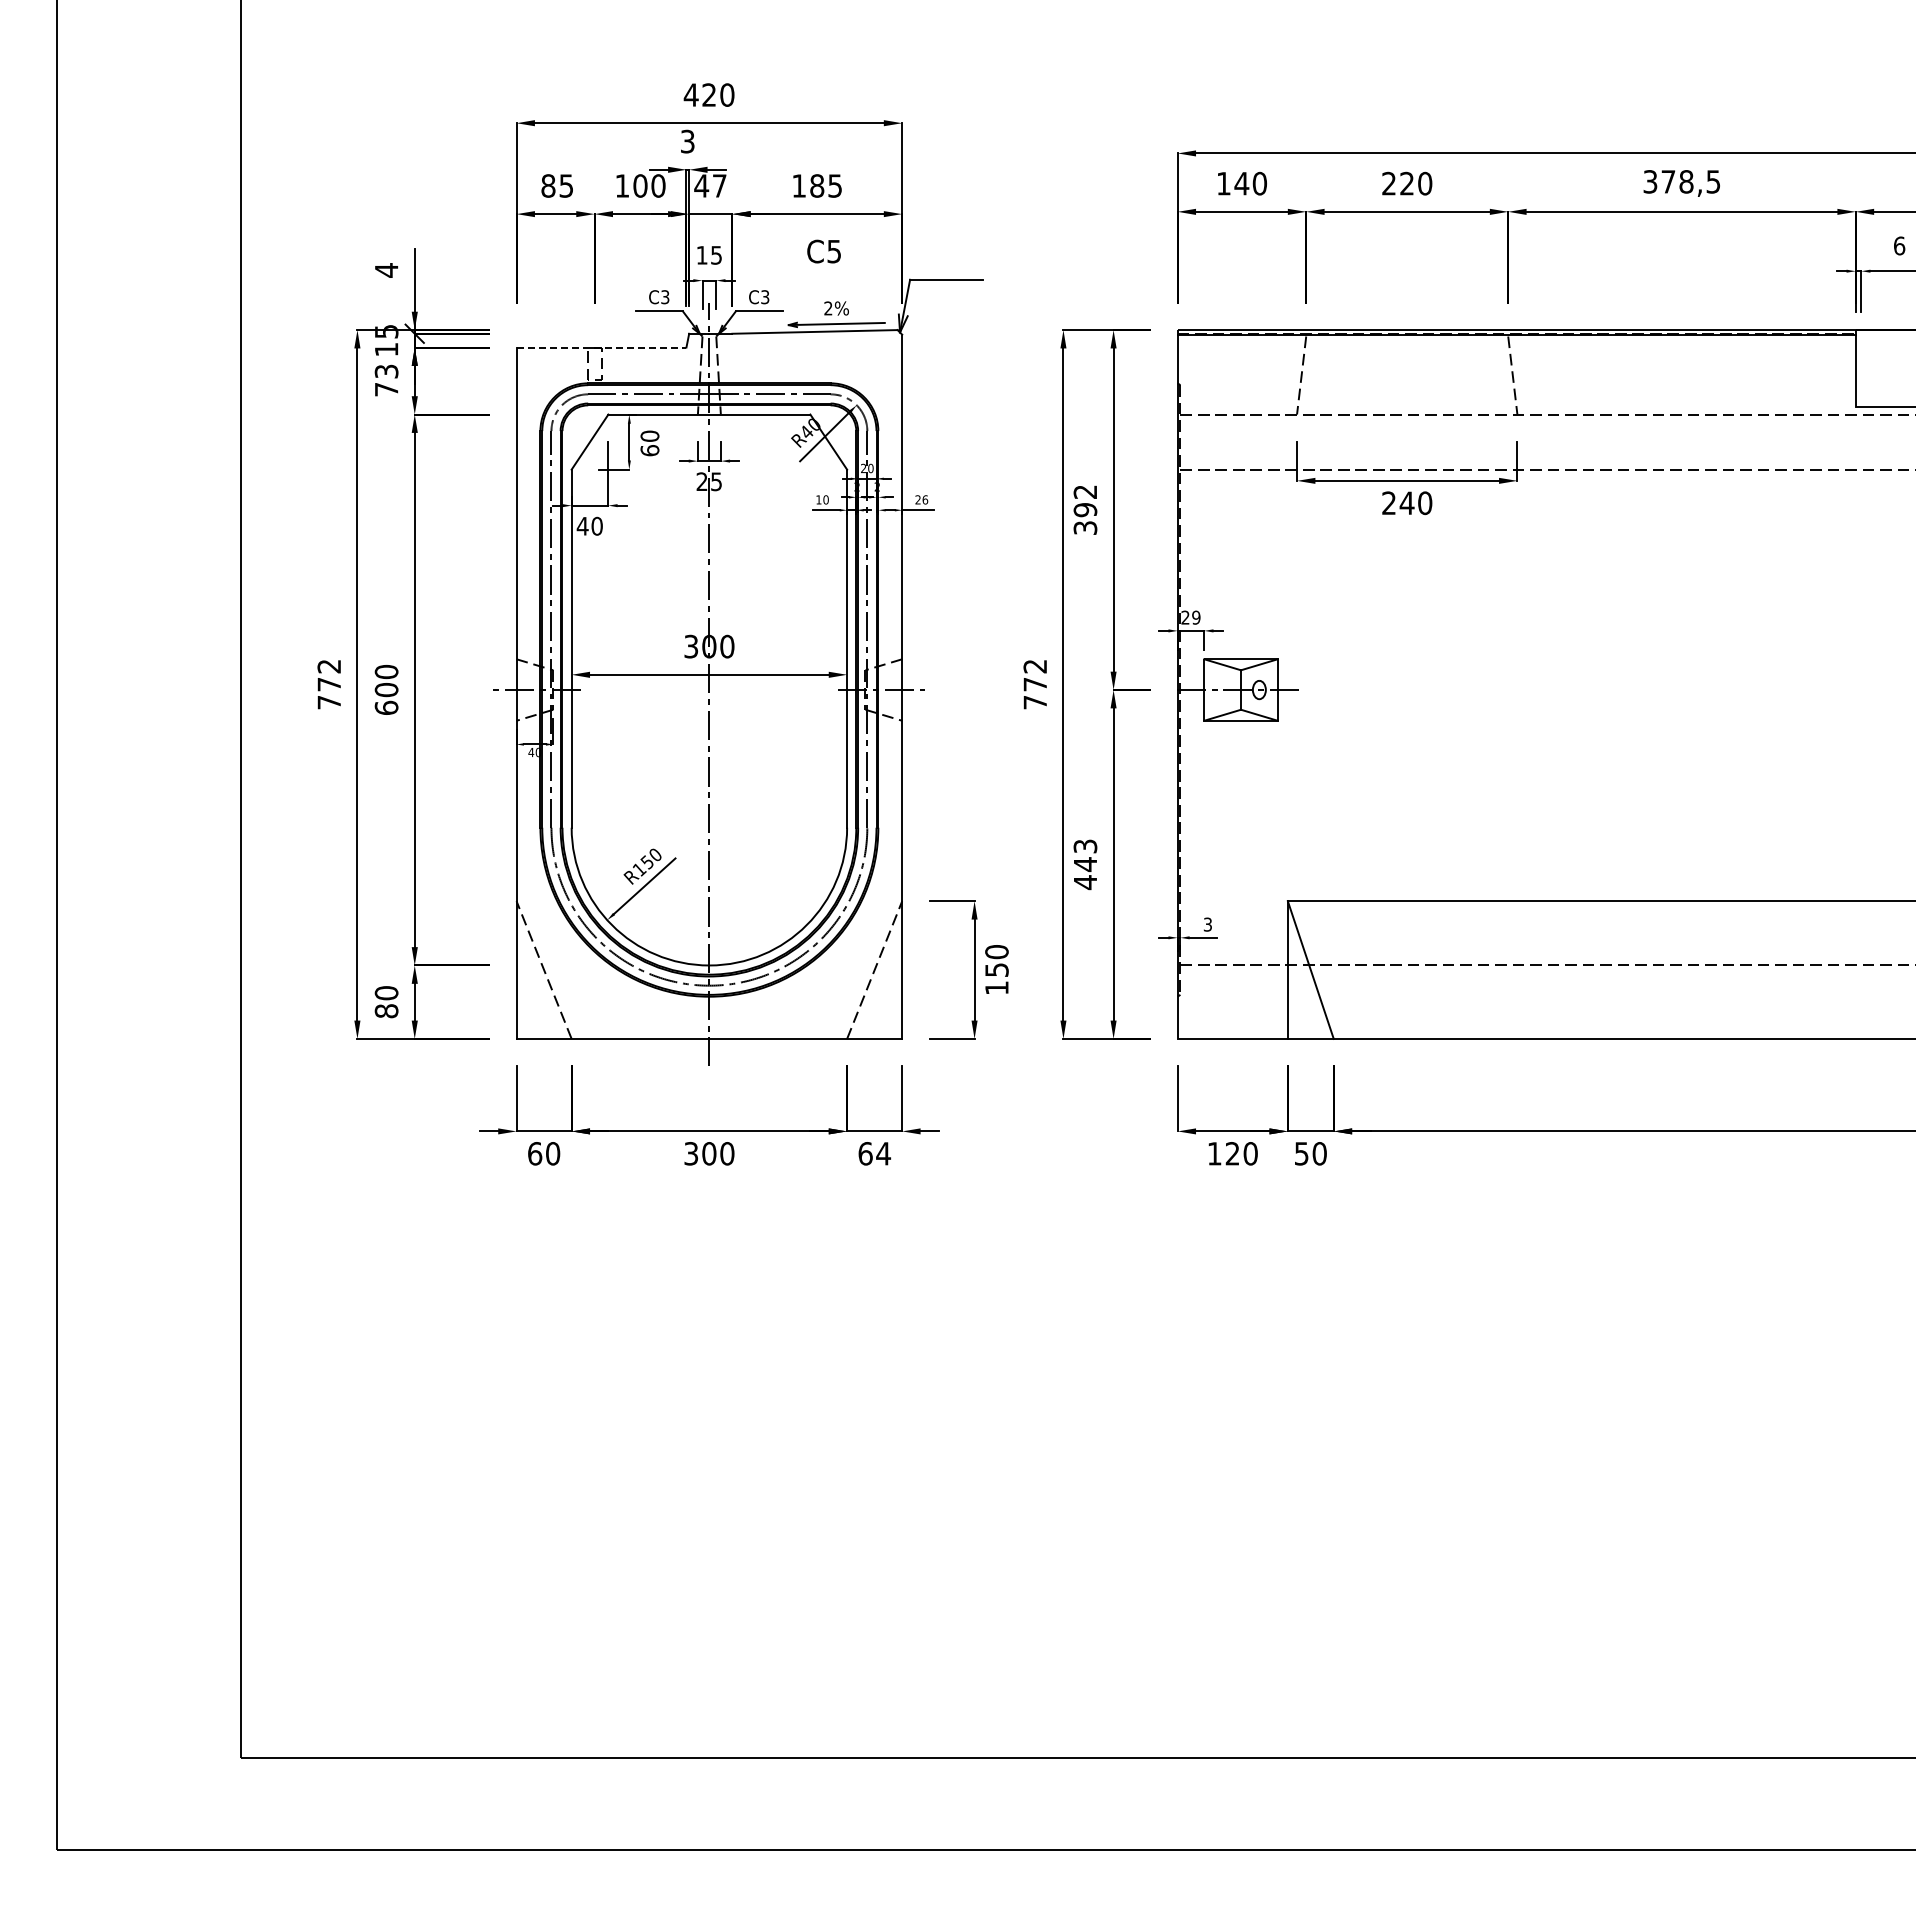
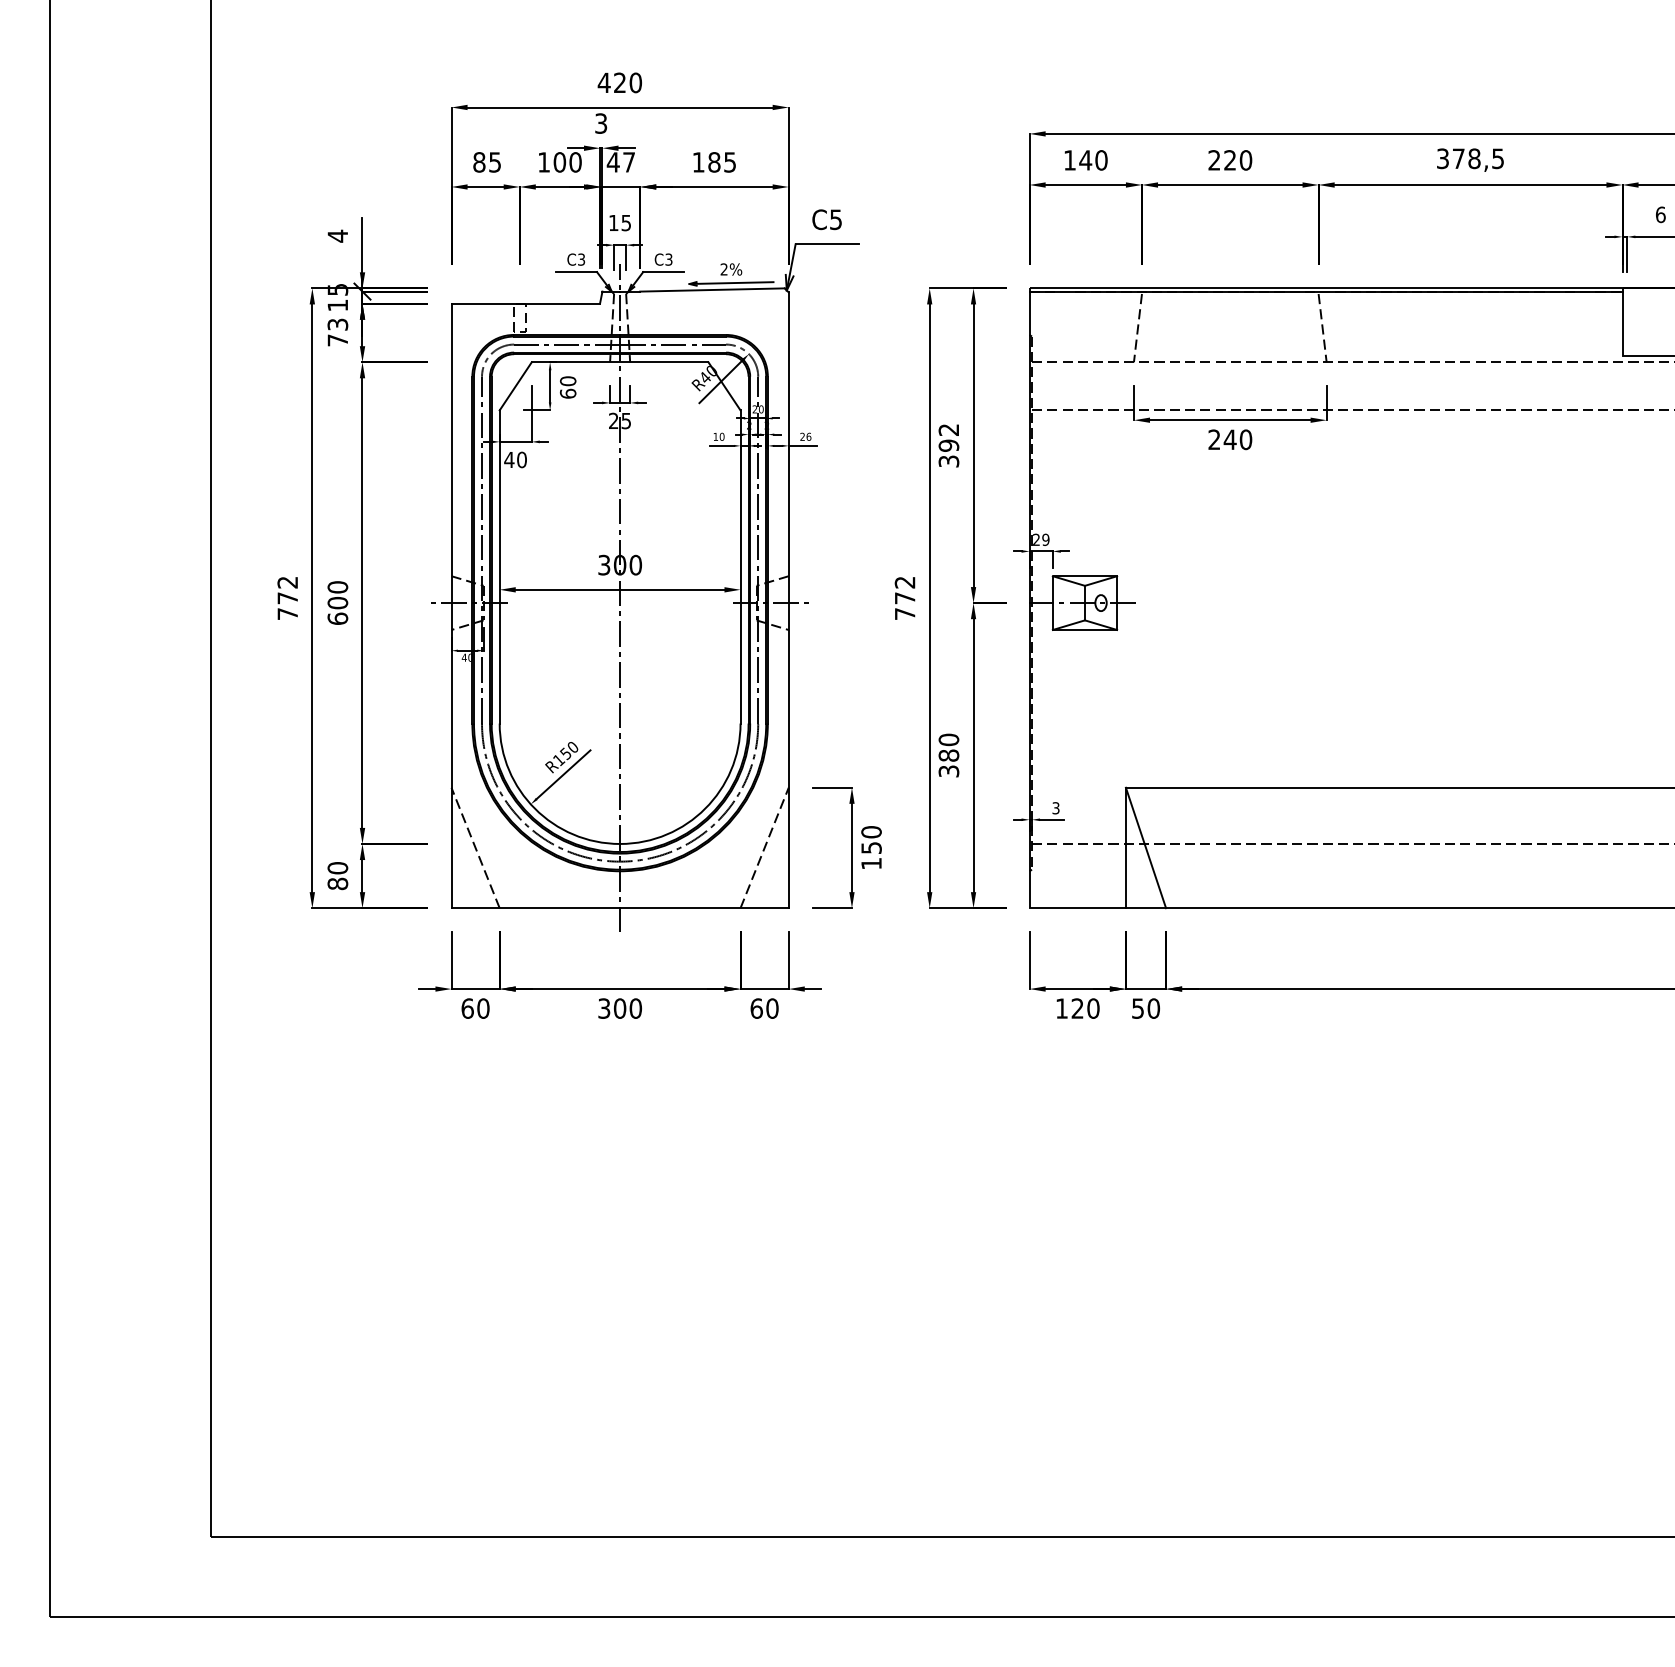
text: (823, 251) -> (826, 219), moved
line: (601, 347) -> (525, 303), dashed -> solid
text: (1085, 864) -> (948, 755), 443 -> 380
text: (883, 1153) -> (772, 1008), 64 -> 60

